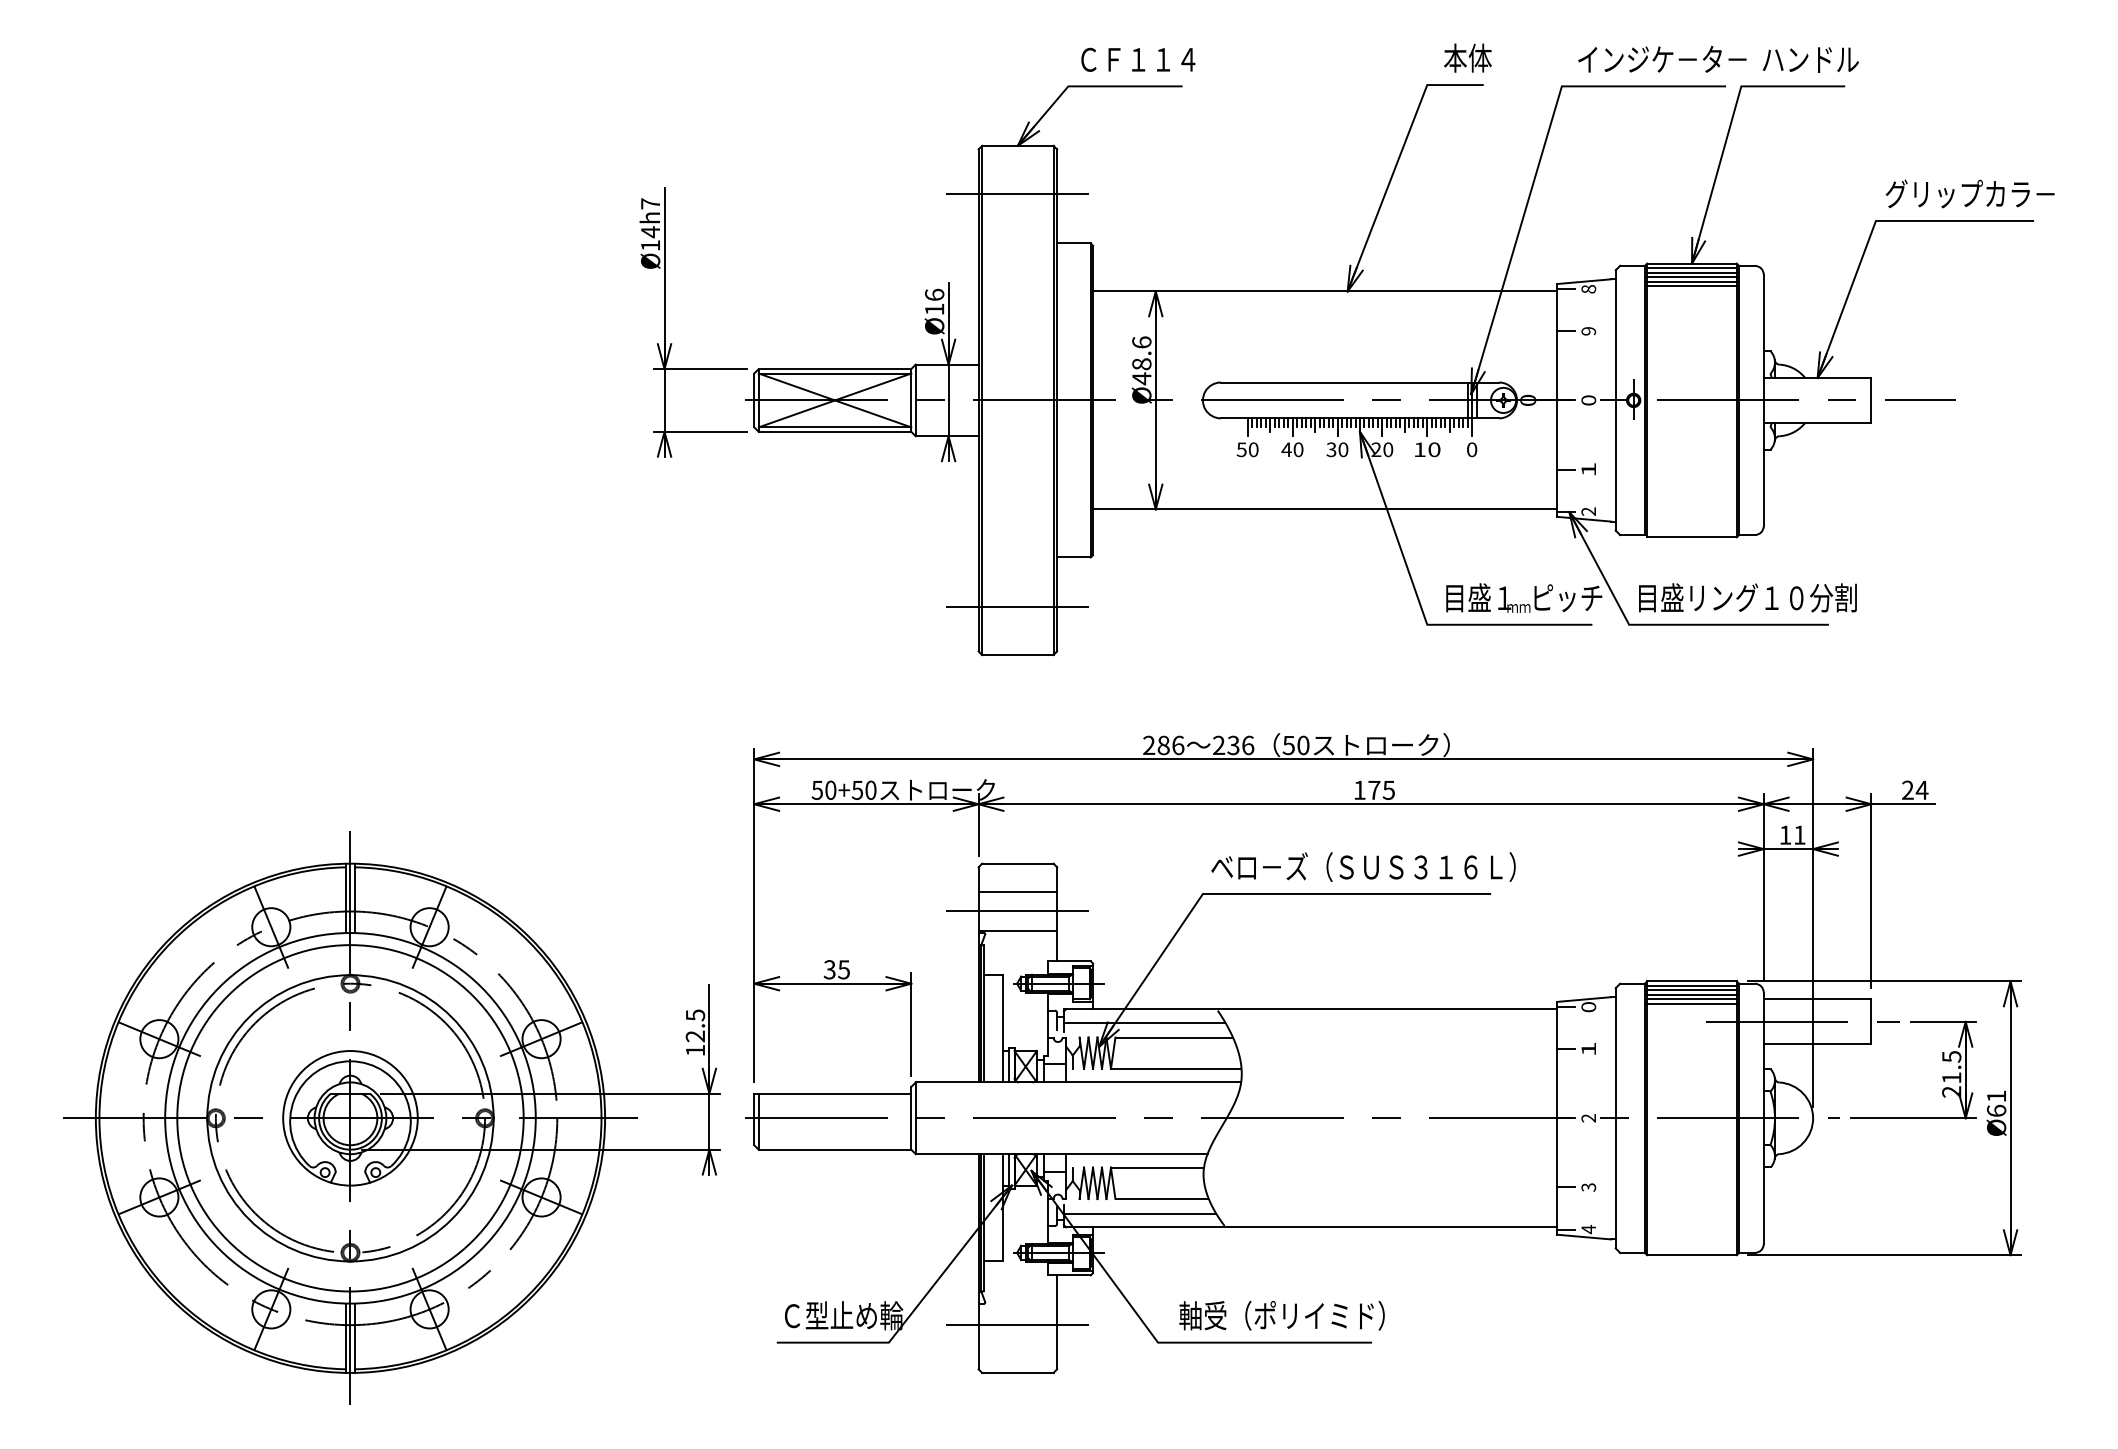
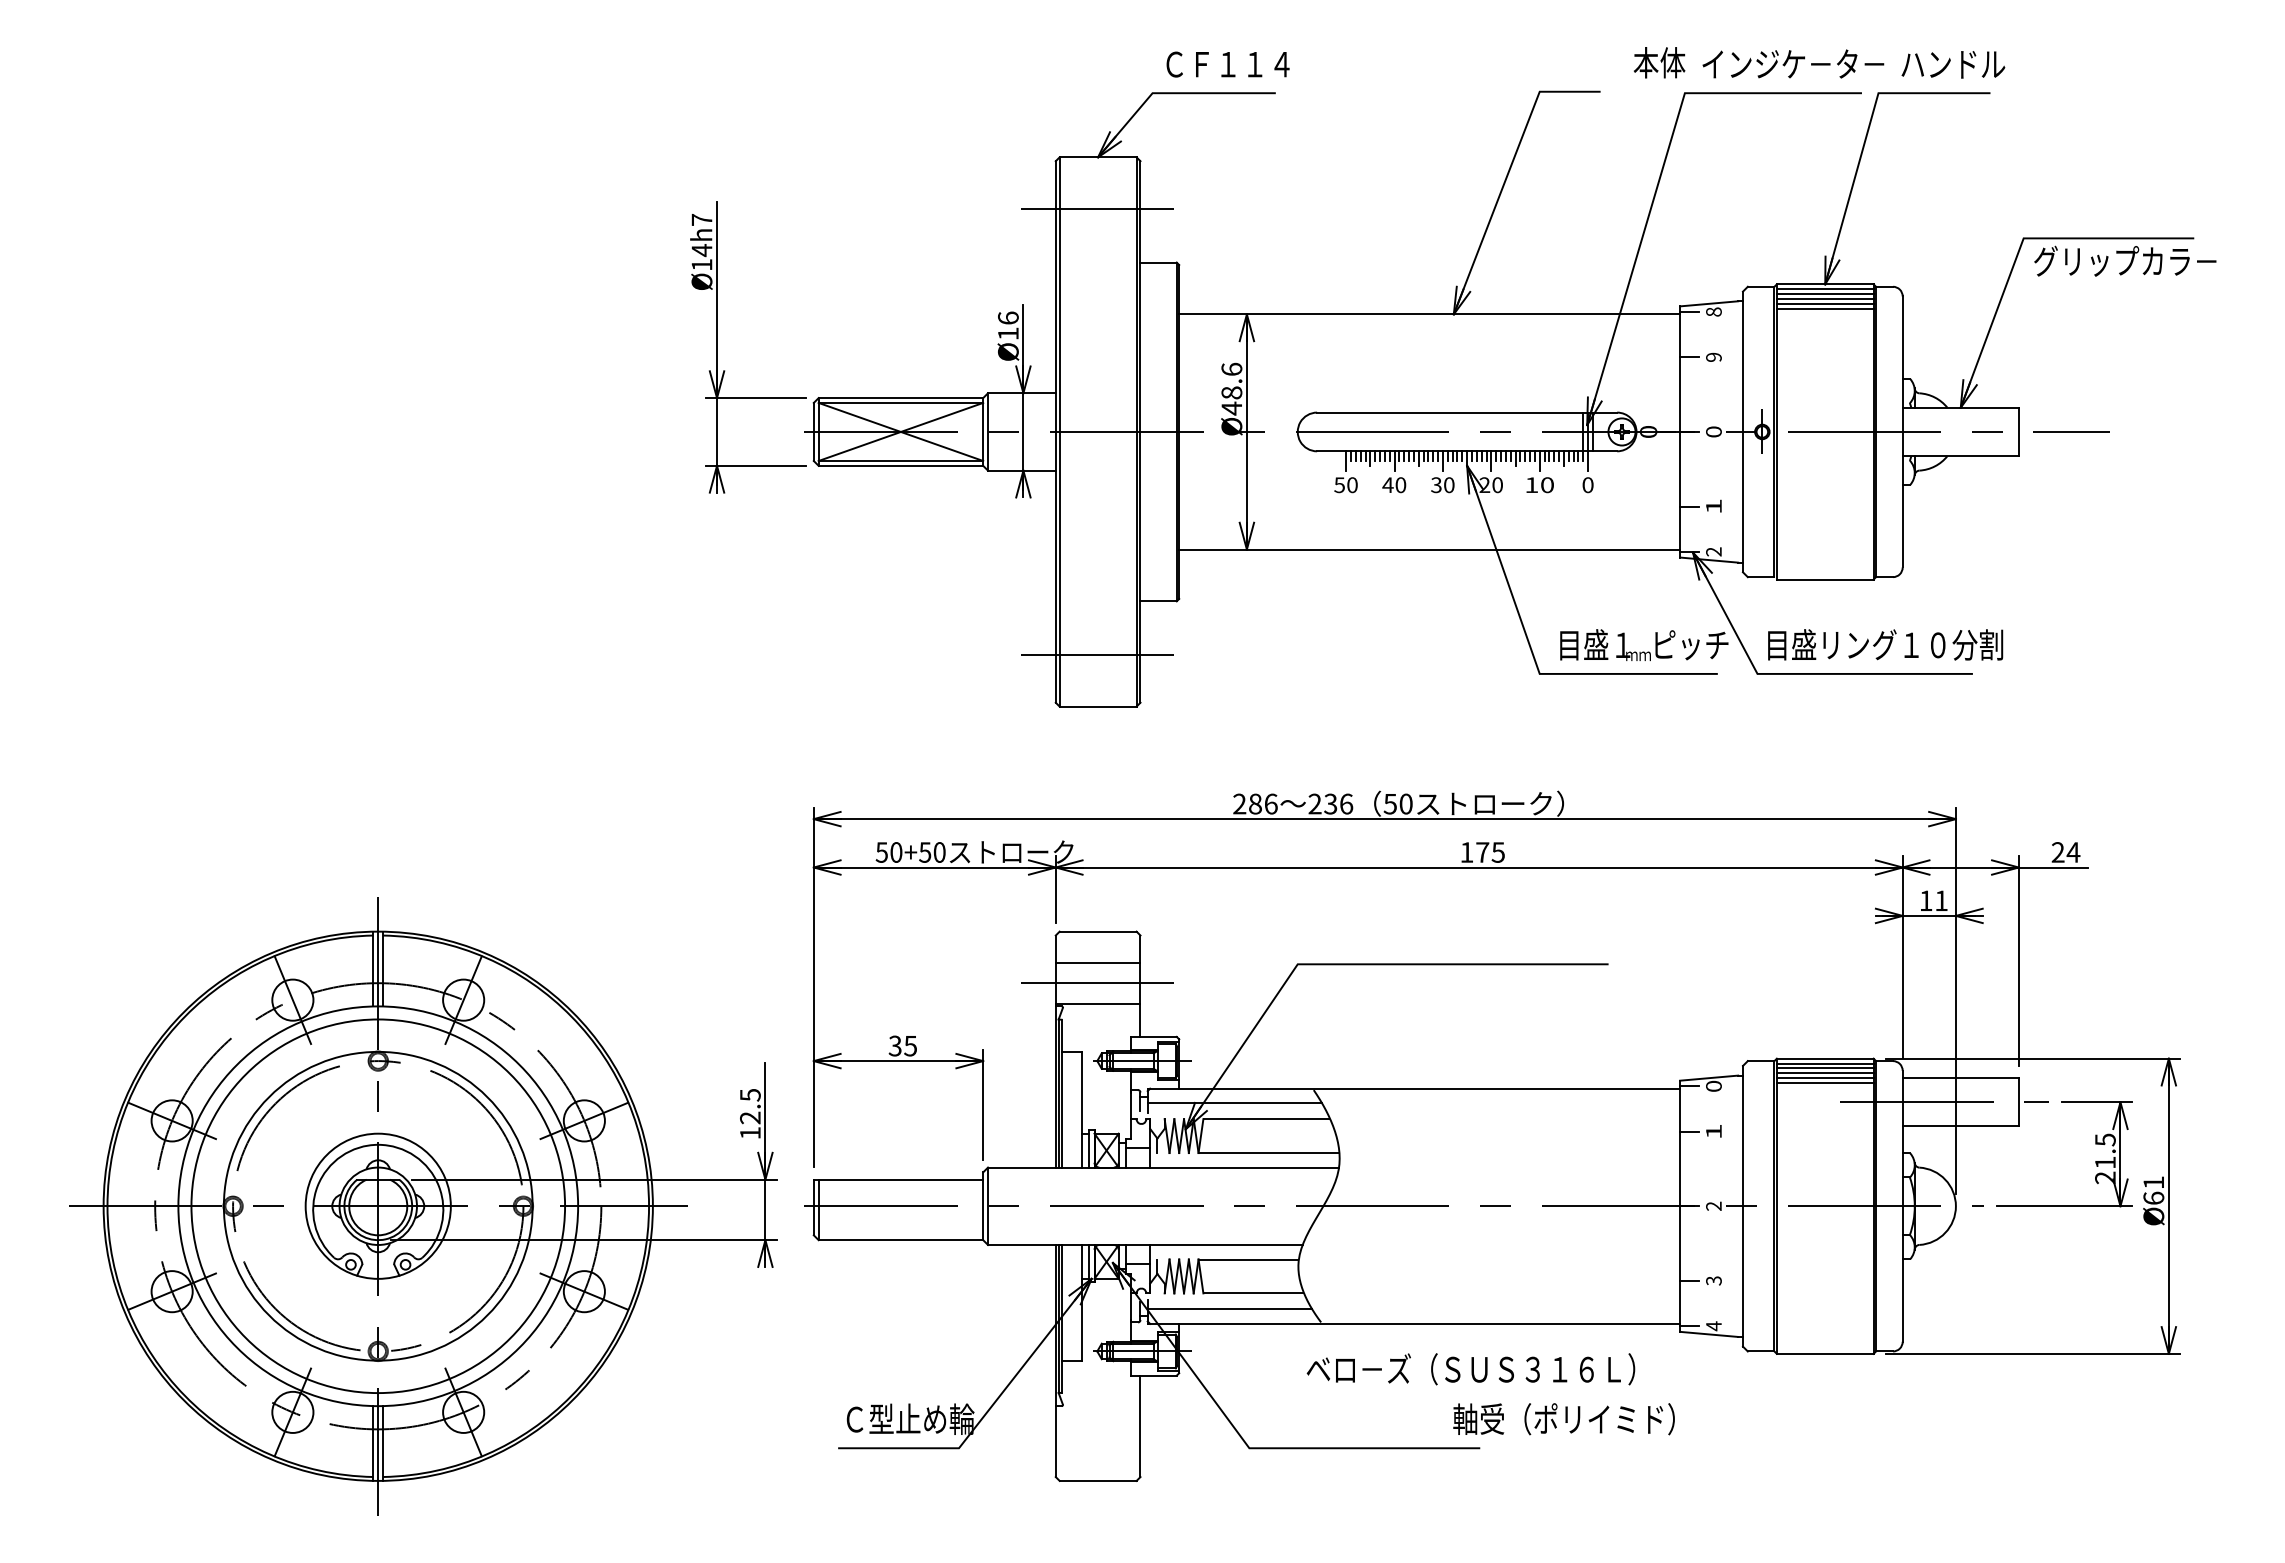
text: (1467, 57) -> (1659, 62), moved
text: (1970, 193) -> (2125, 260), moved
text: (1363, 867) -> (1470, 1369), moved
text: (1281, 1315) -> (1563, 1419), moved
line: (1017, 1325) -> (1097, 1429), removed

